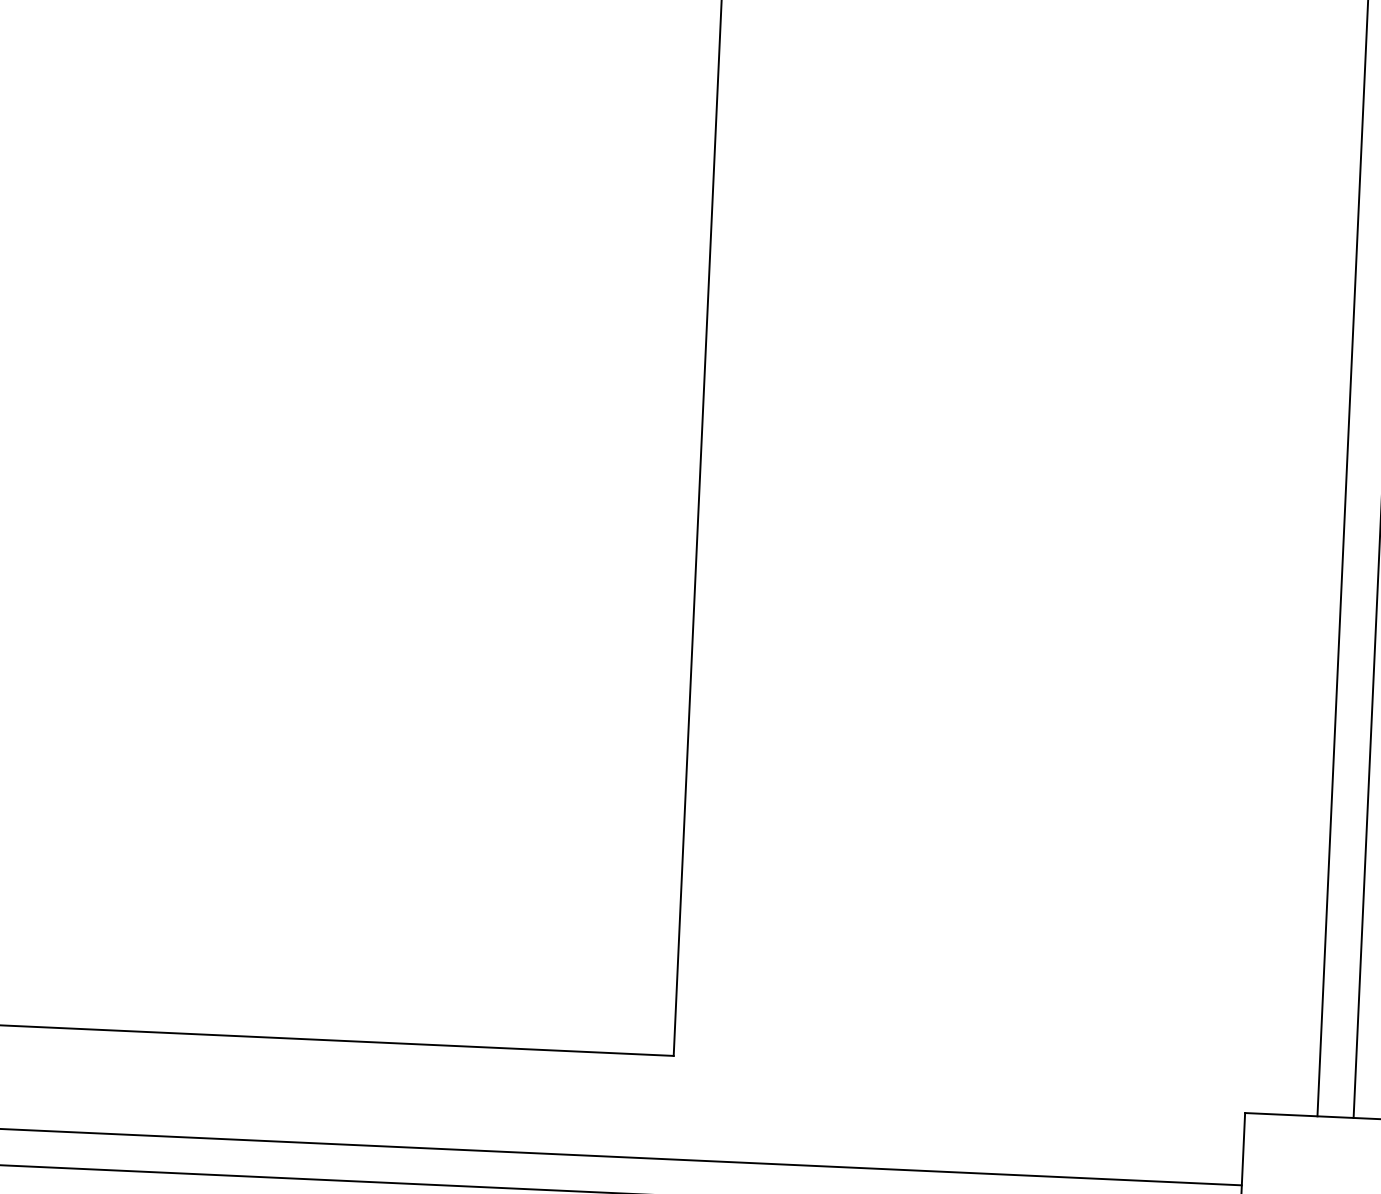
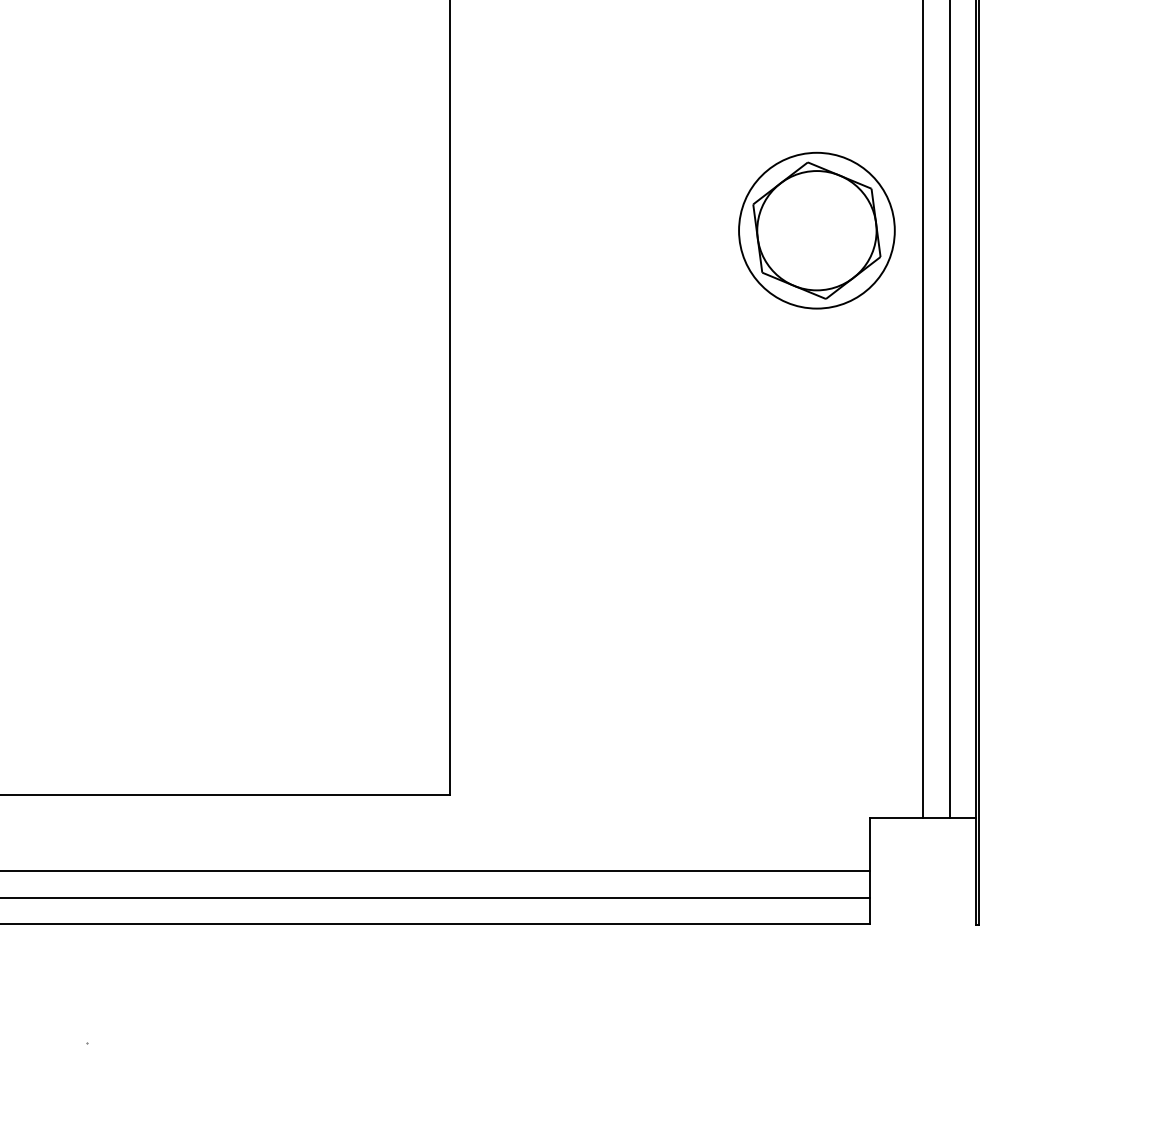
part: (1208, 308) -> (816, 230), added

